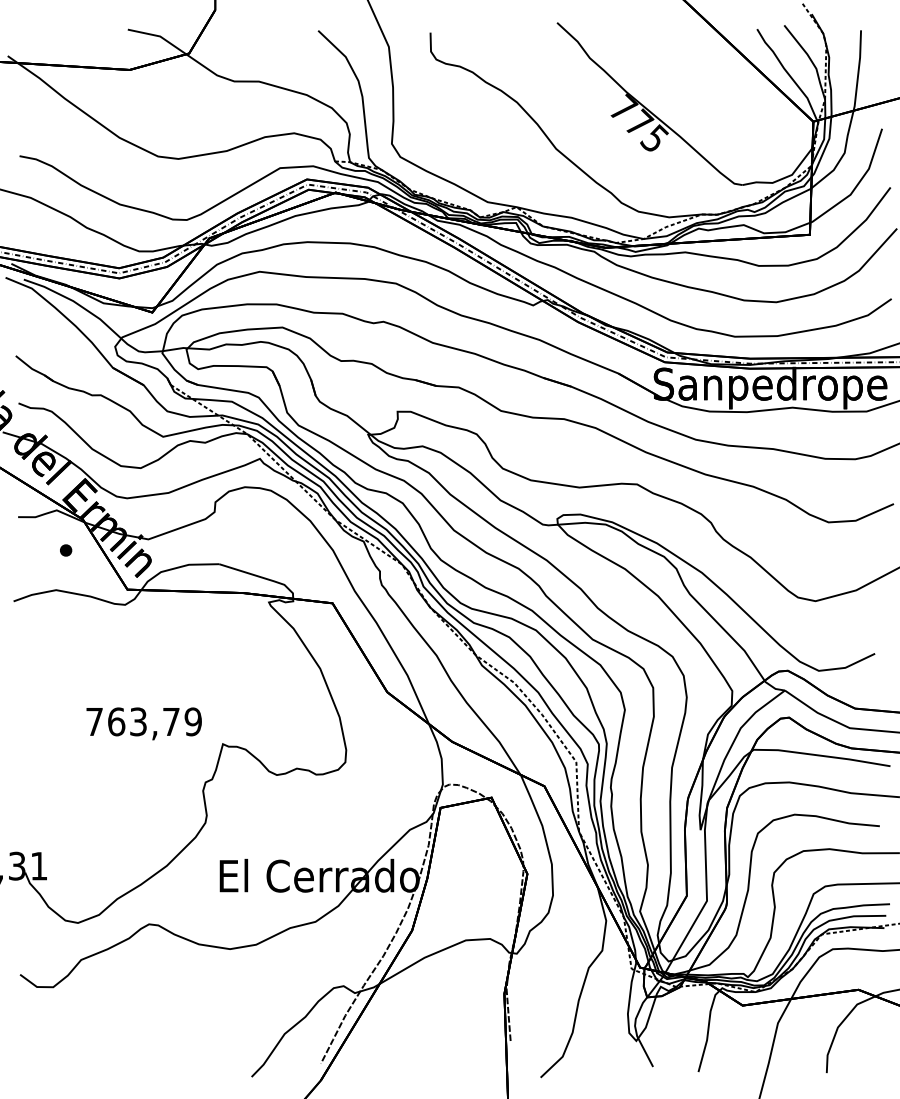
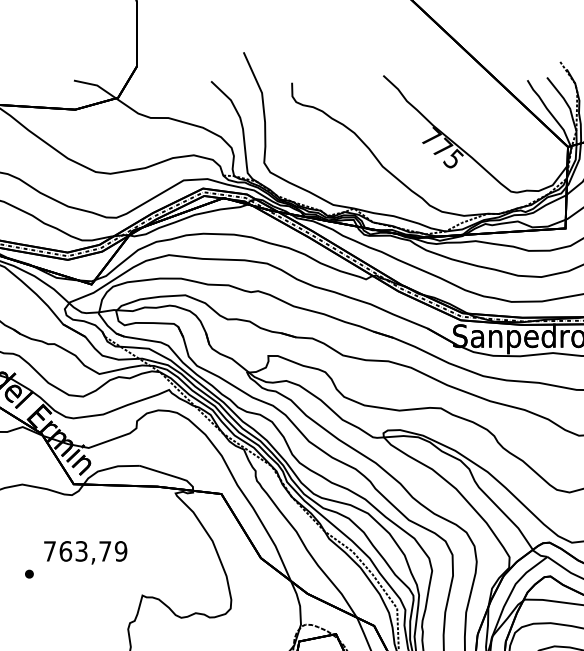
part: (66, 550) -> (29, 574), moved
text: (143, 723) -> (85, 552), moved

